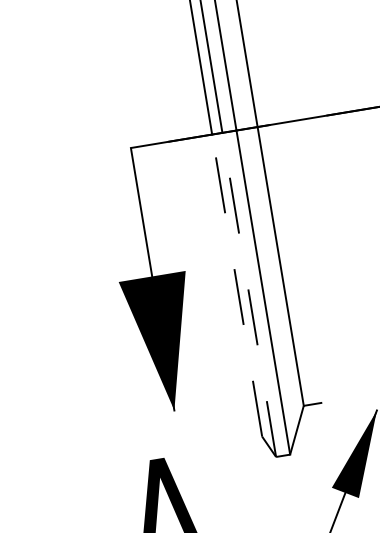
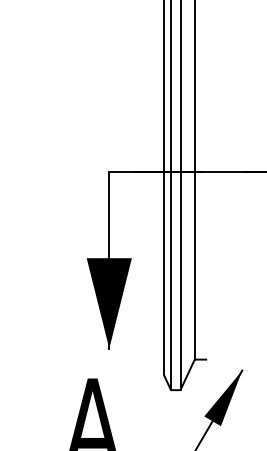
line: (237, 285) -> (164, 273), dashed -> solid
line: (249, 294) -> (171, 280), dashed -> solid

